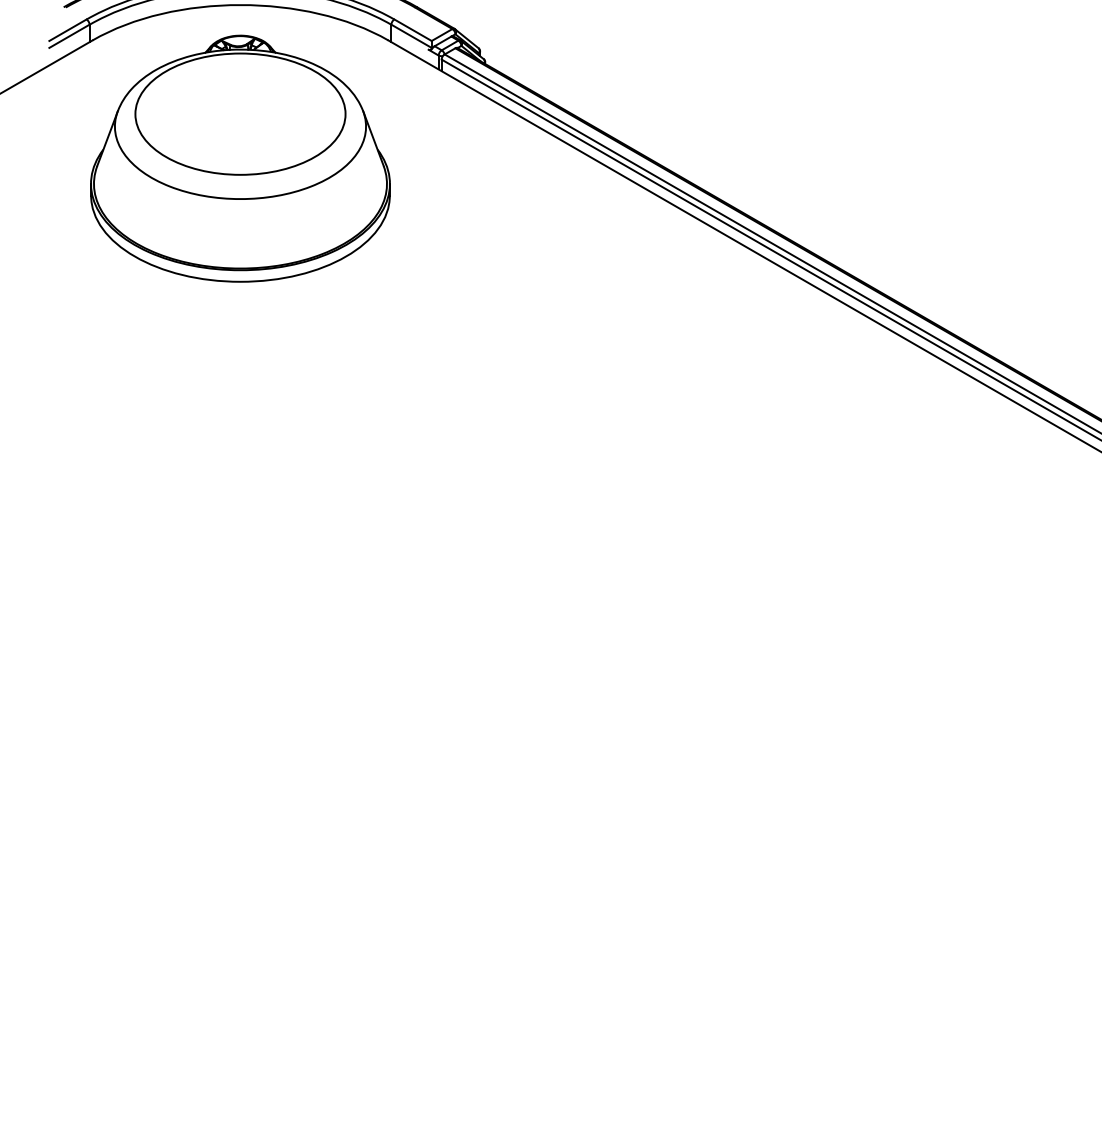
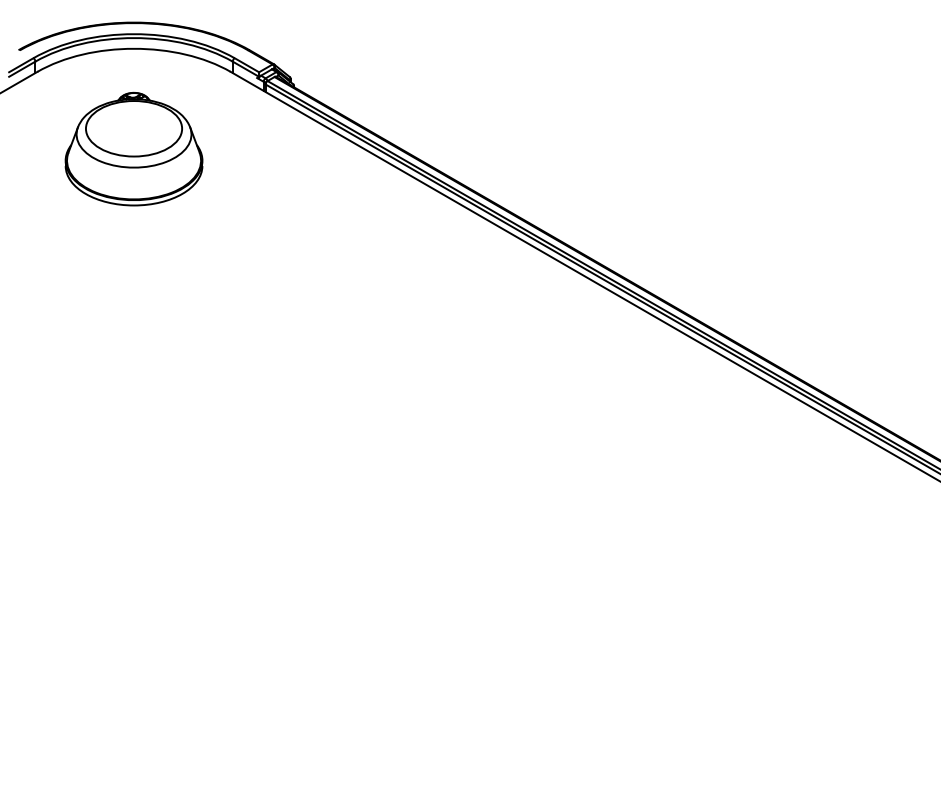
part: (239, 157) -> (133, 148), size x0.7

